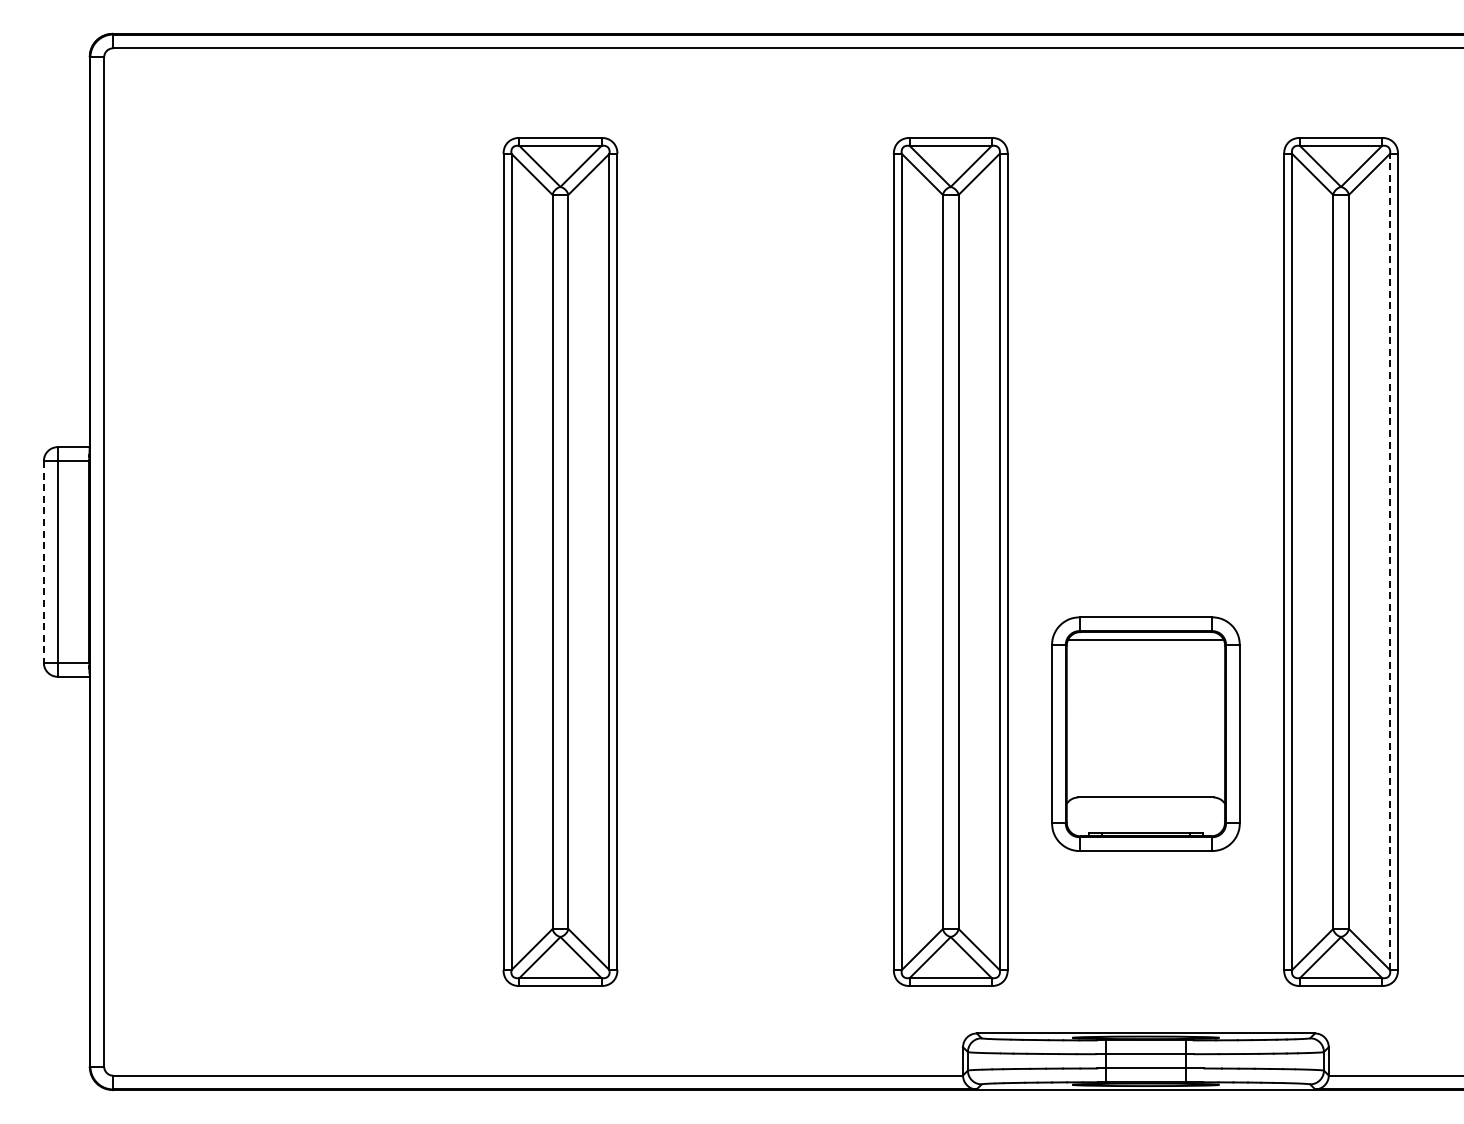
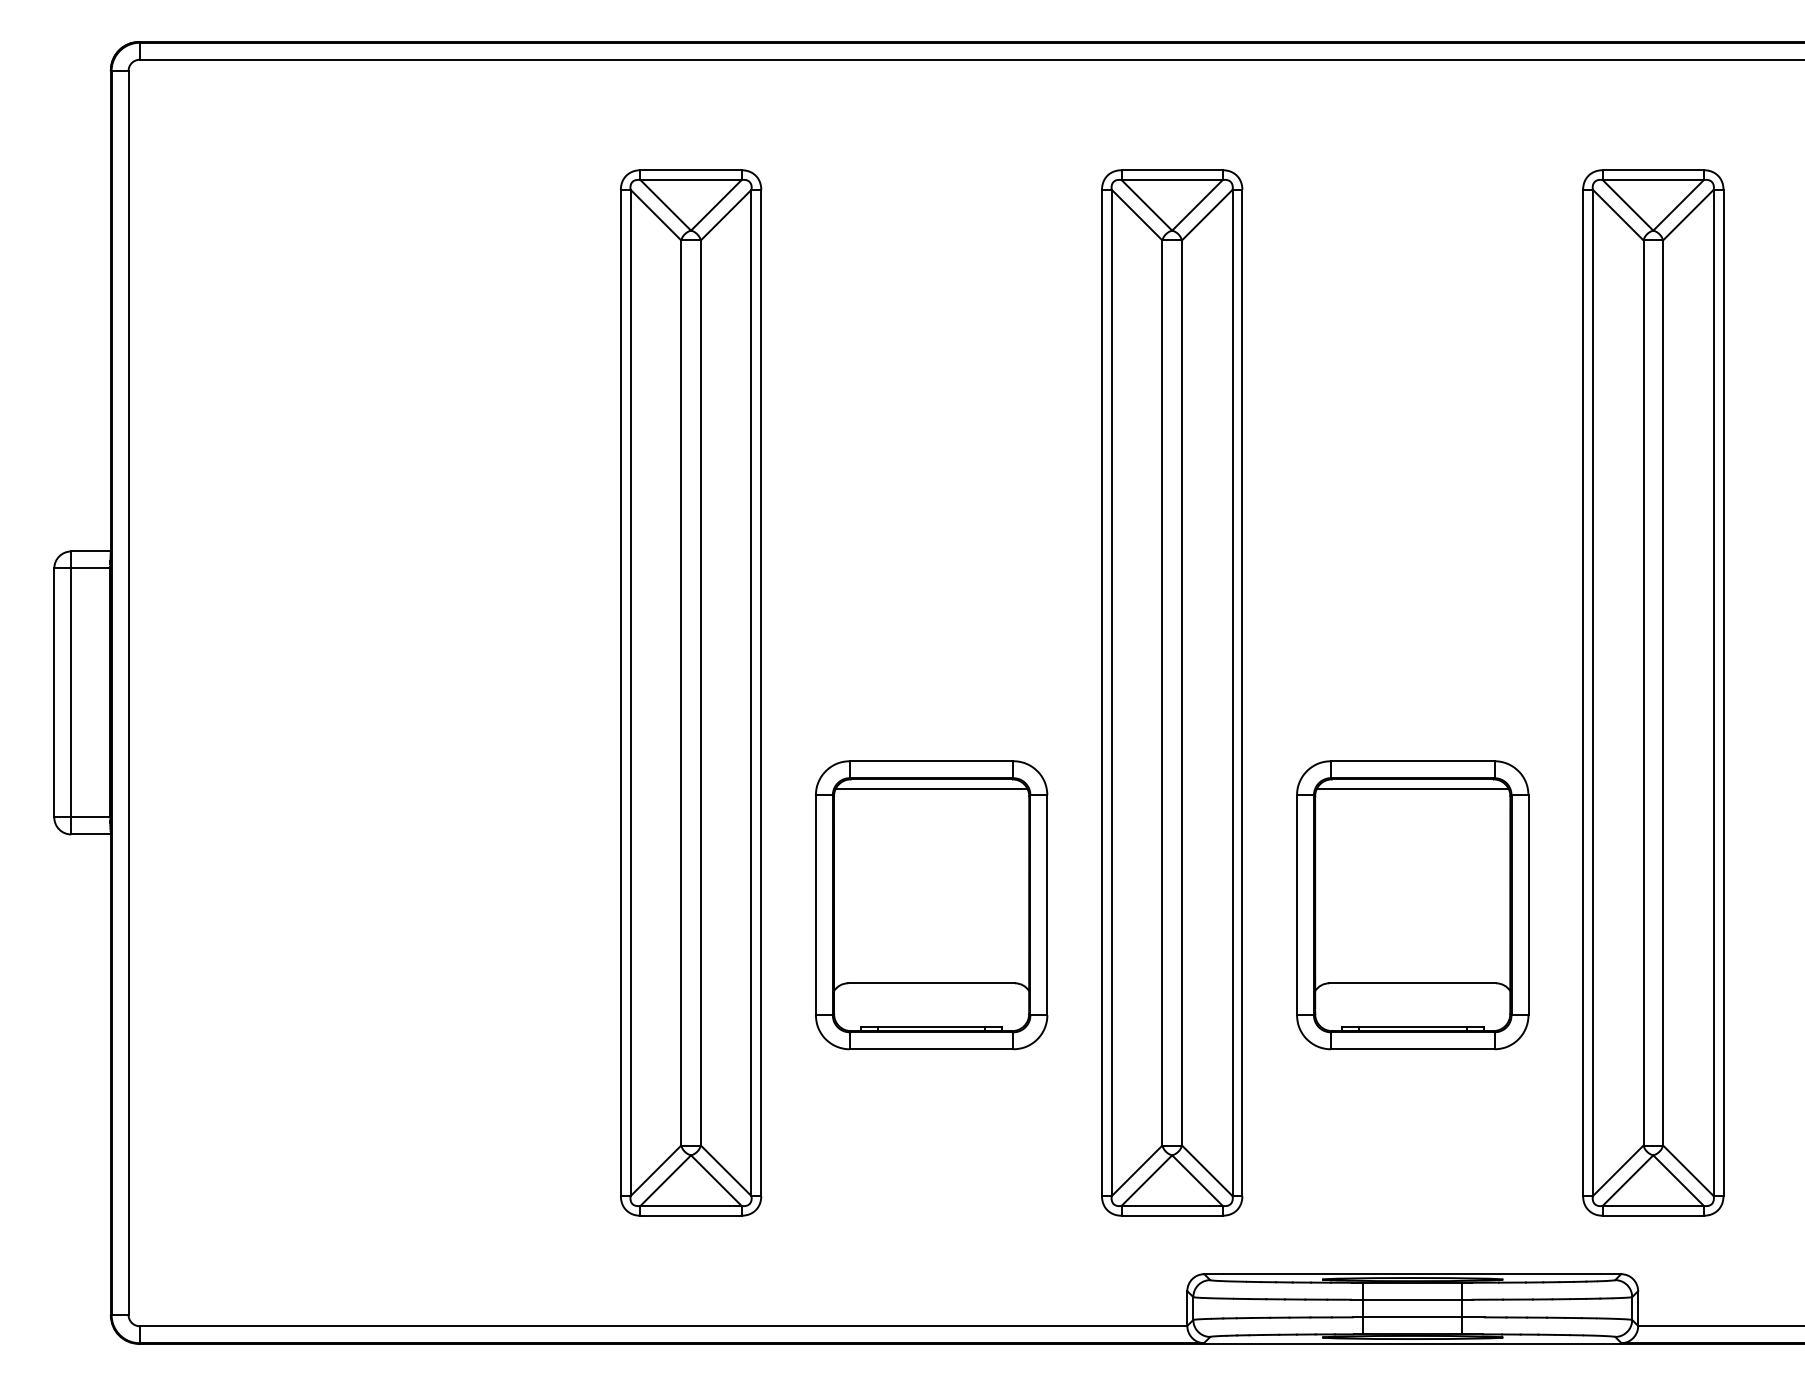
line: (1390, 561) -> (1714, 692), dashed -> solid
line: (43, 562) -> (53, 693), dashed -> solid
part: (755, 733) -> (931, 904), added

